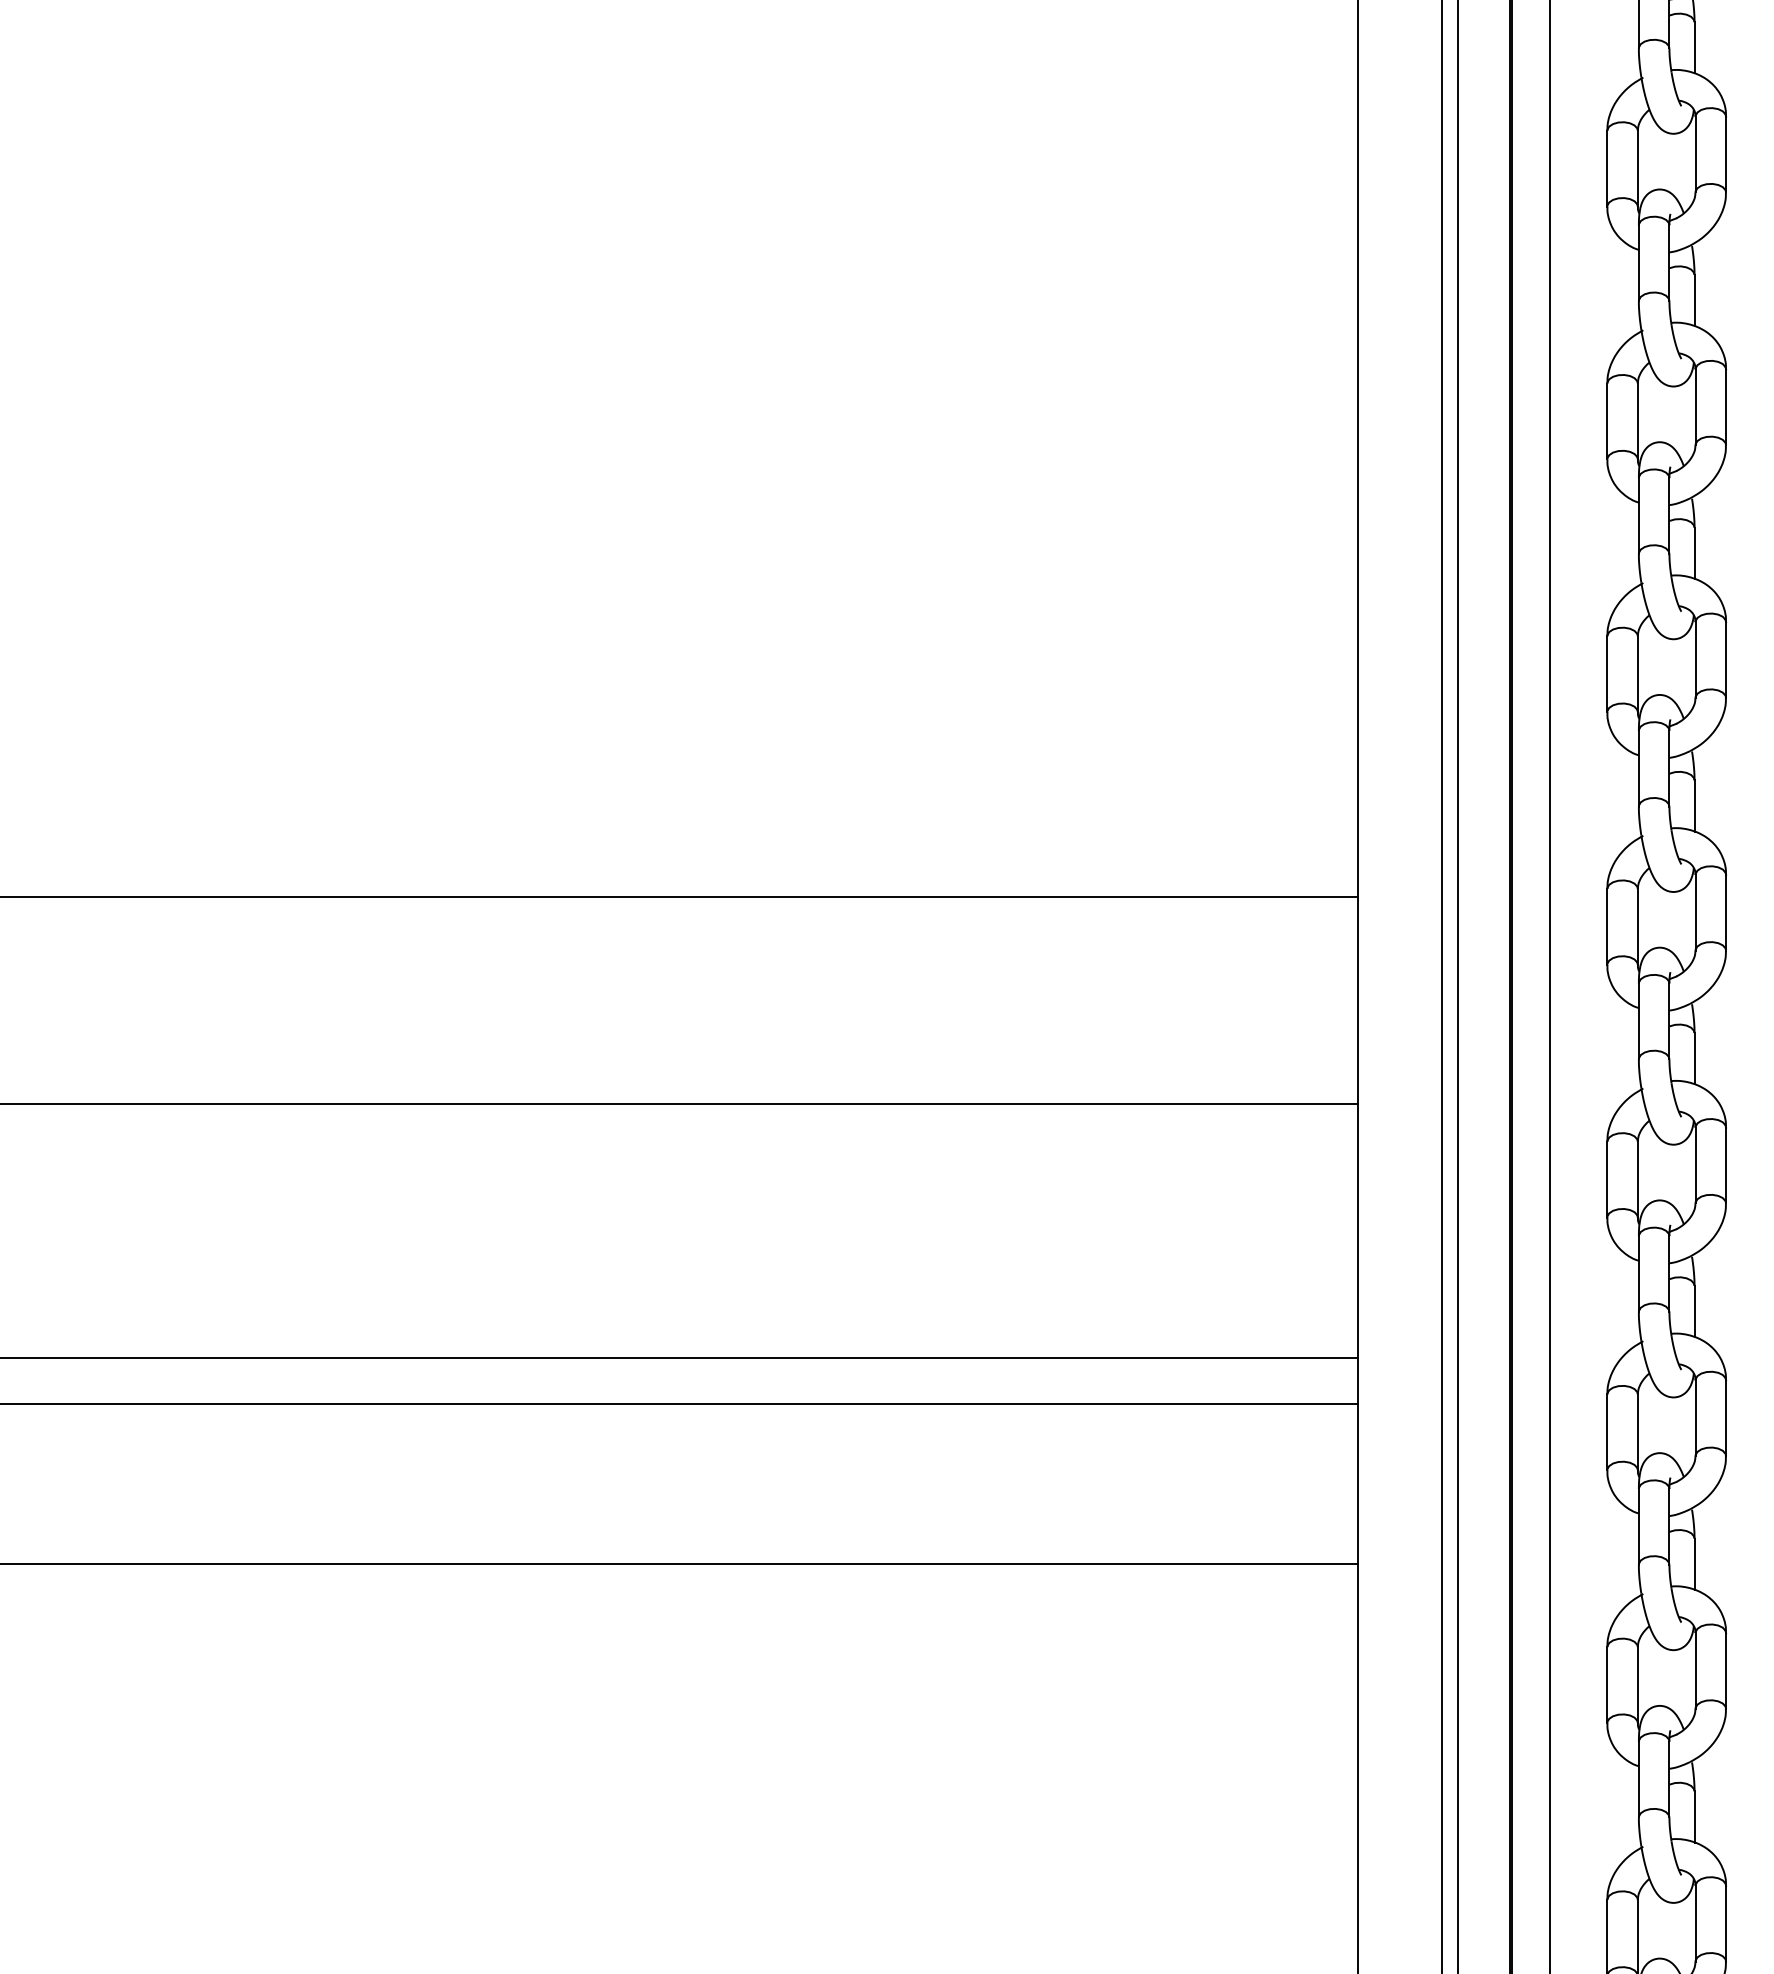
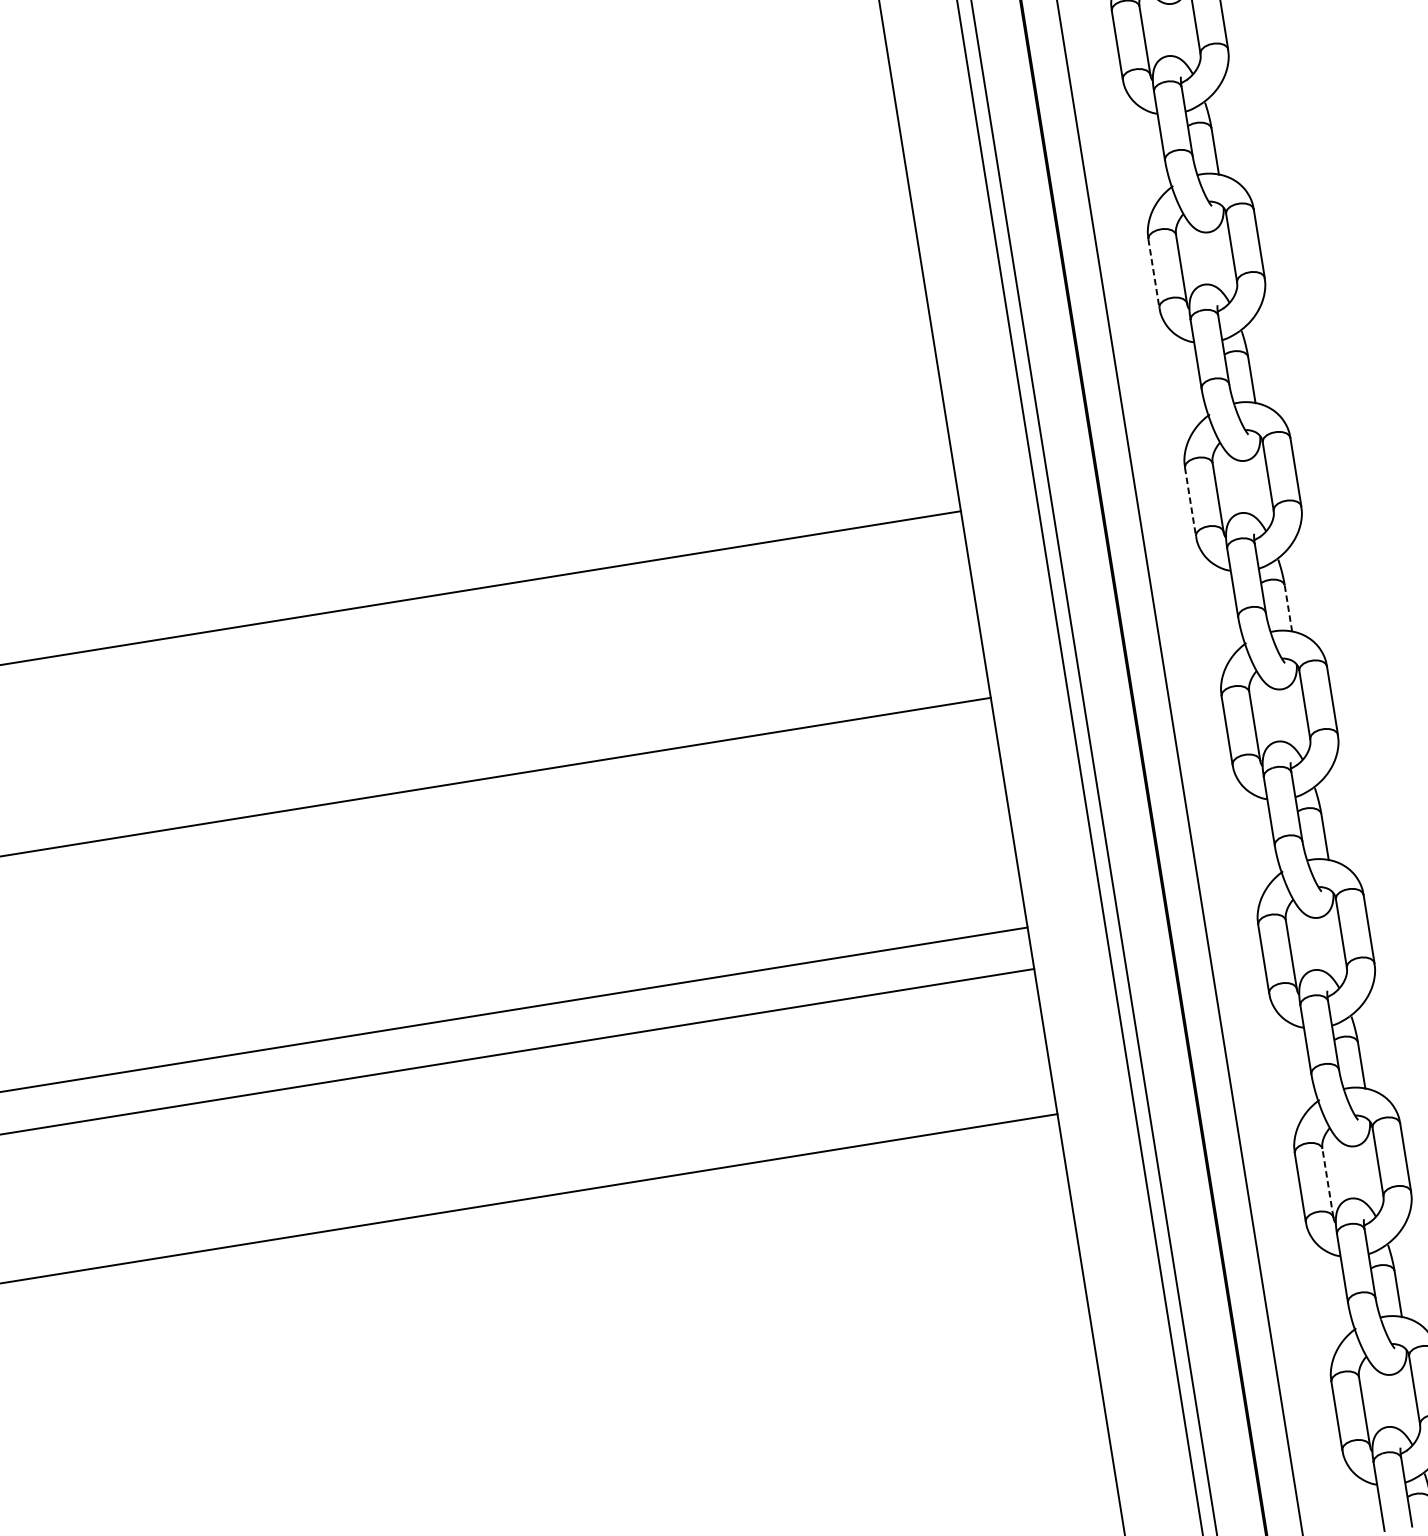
line: (1607, 674) -> (1154, 273), solid -> dashed
line: (1607, 926) -> (1190, 501), solid -> dashed
line: (1694, 1058) -> (1288, 608), solid -> dashed
line: (1637, 1685) -> (1327, 1183), solid -> dashed

